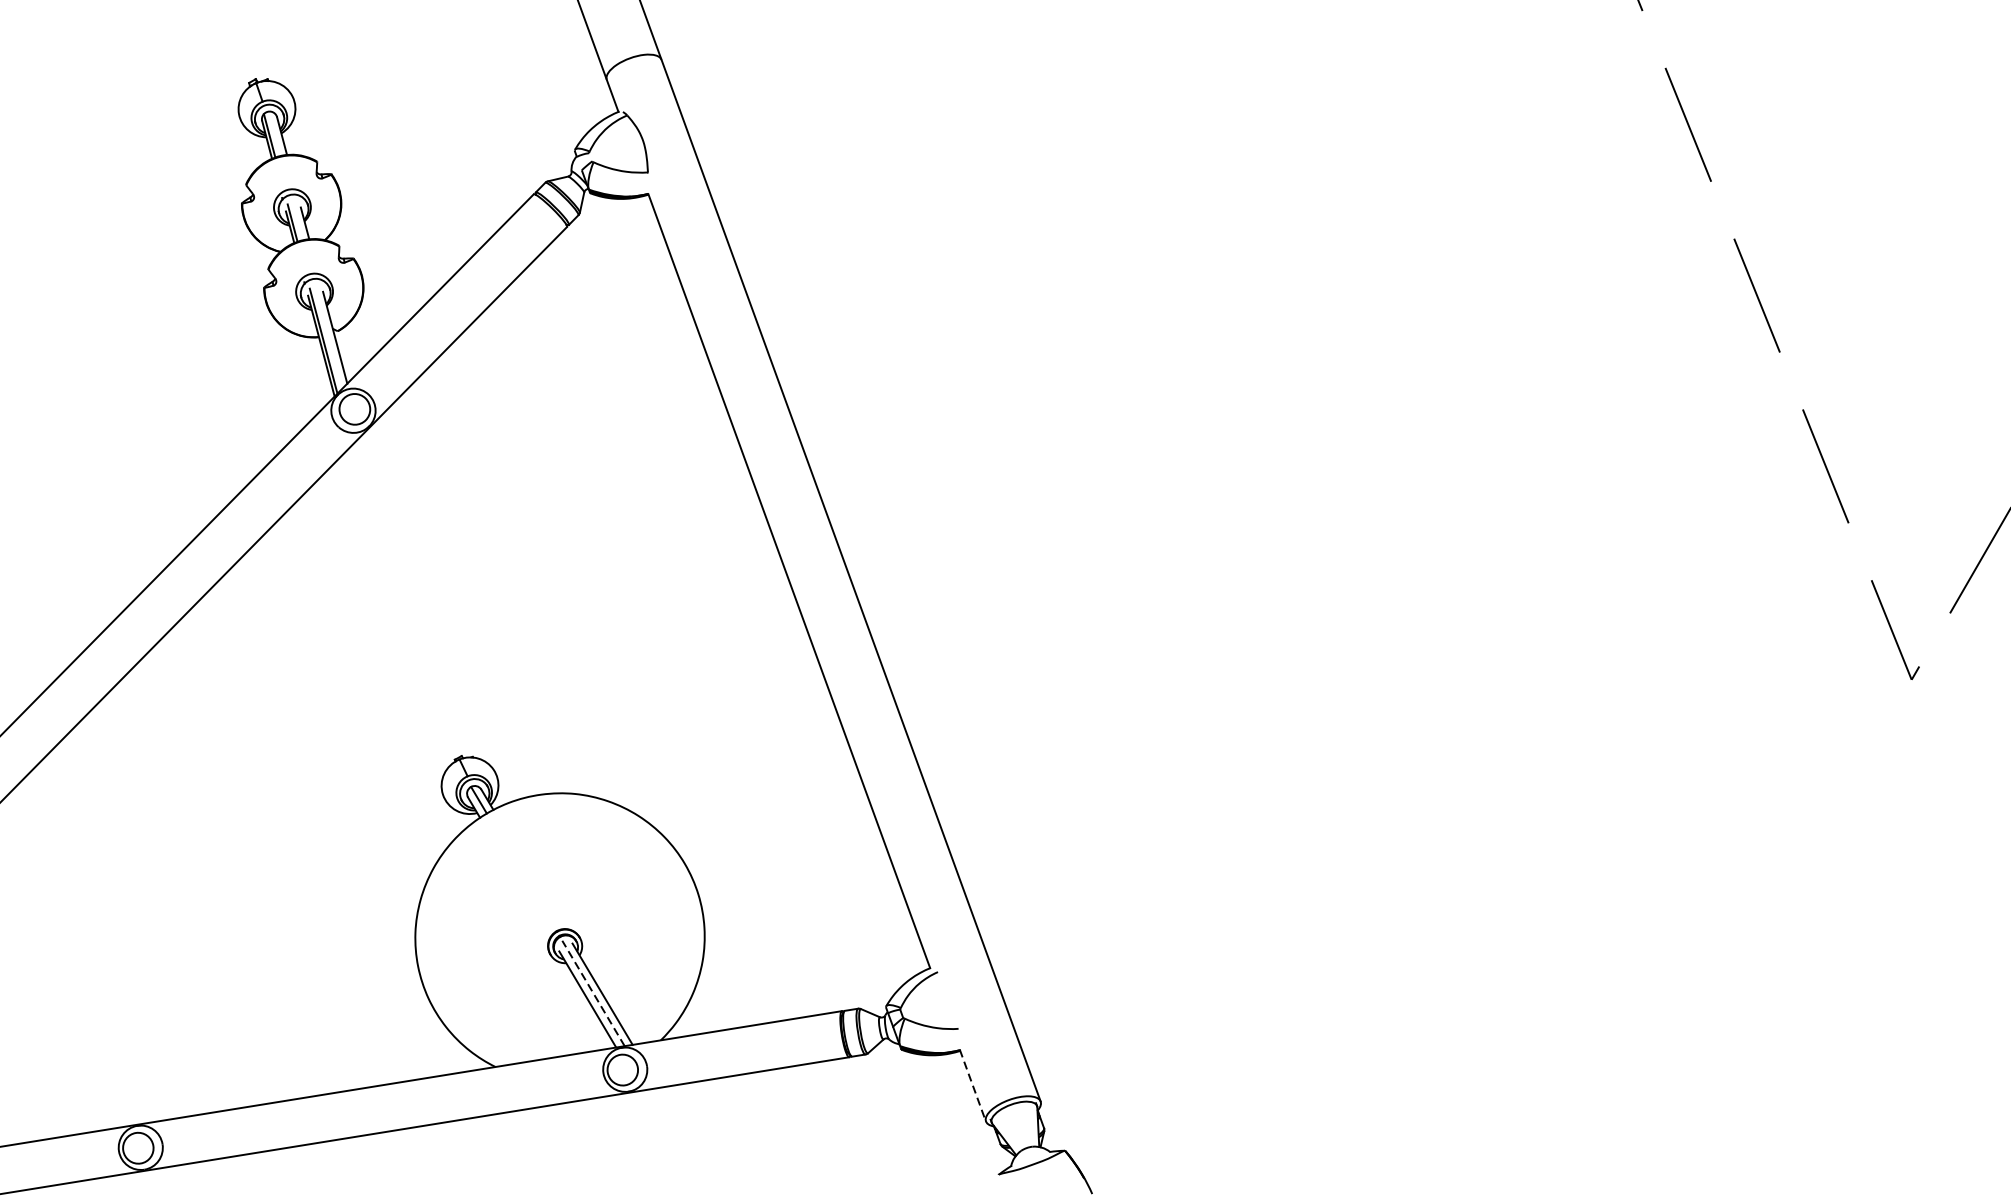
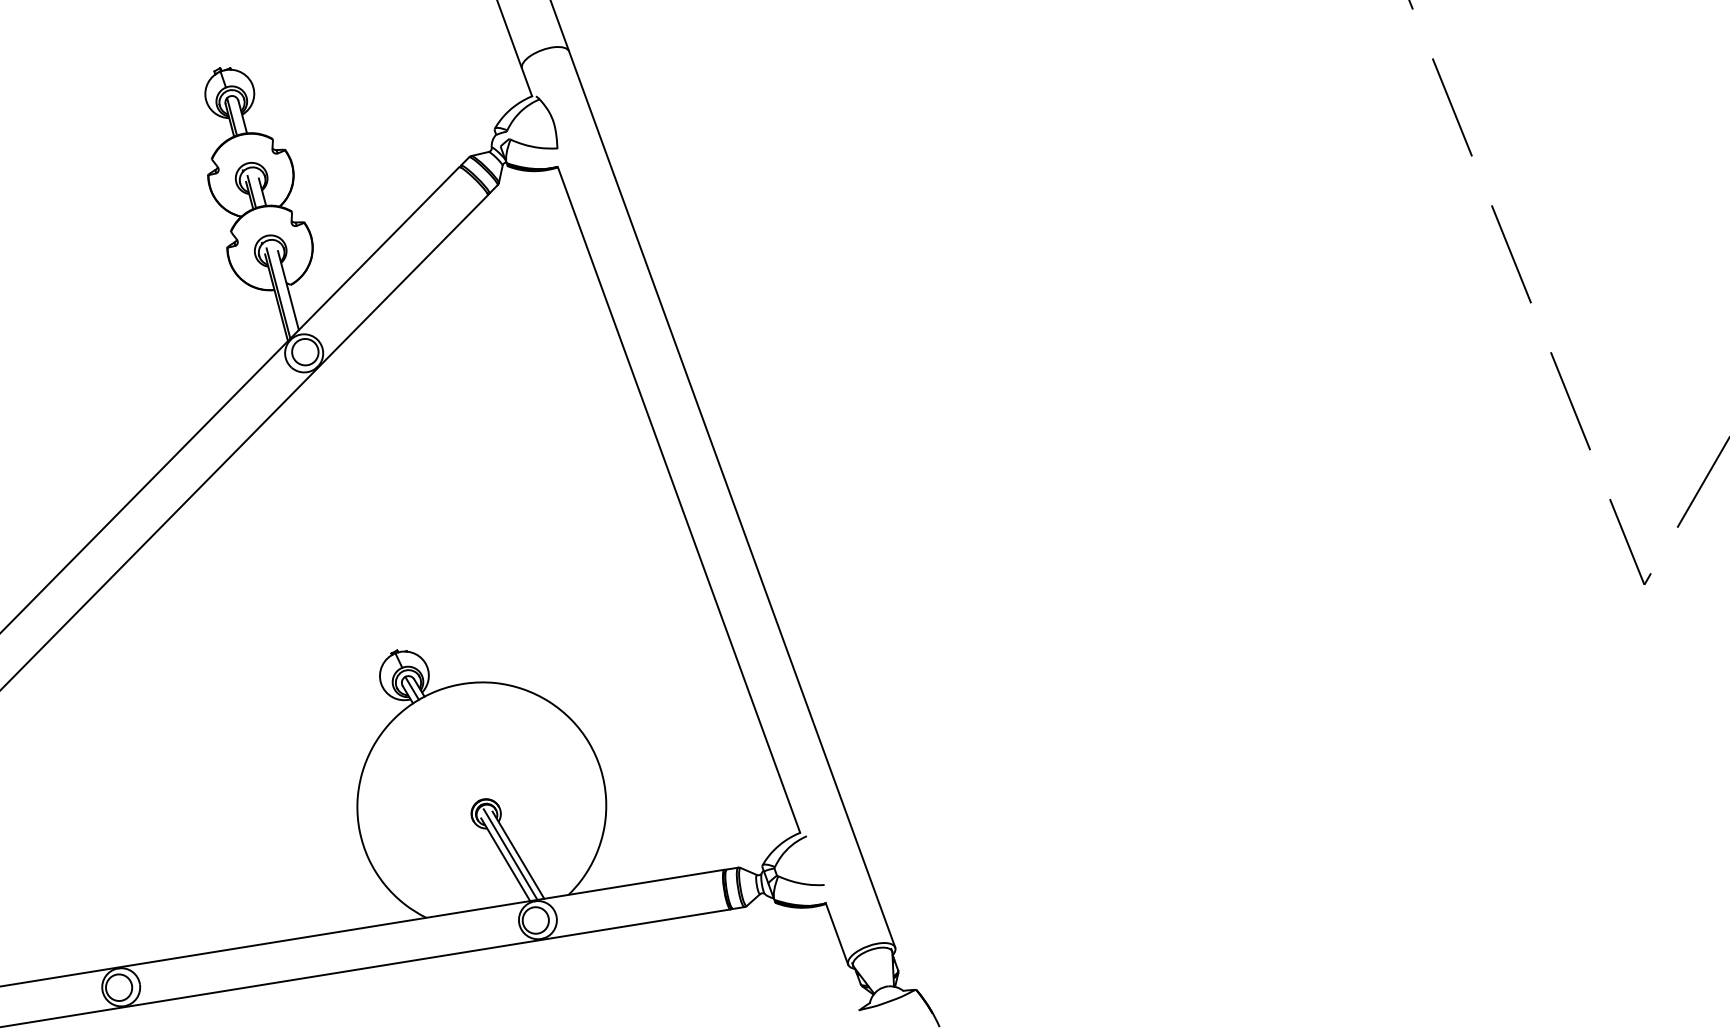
line: (593, 993) -> (510, 854), dashed -> solid
line: (972, 1085) -> (836, 933), dashed -> solid

